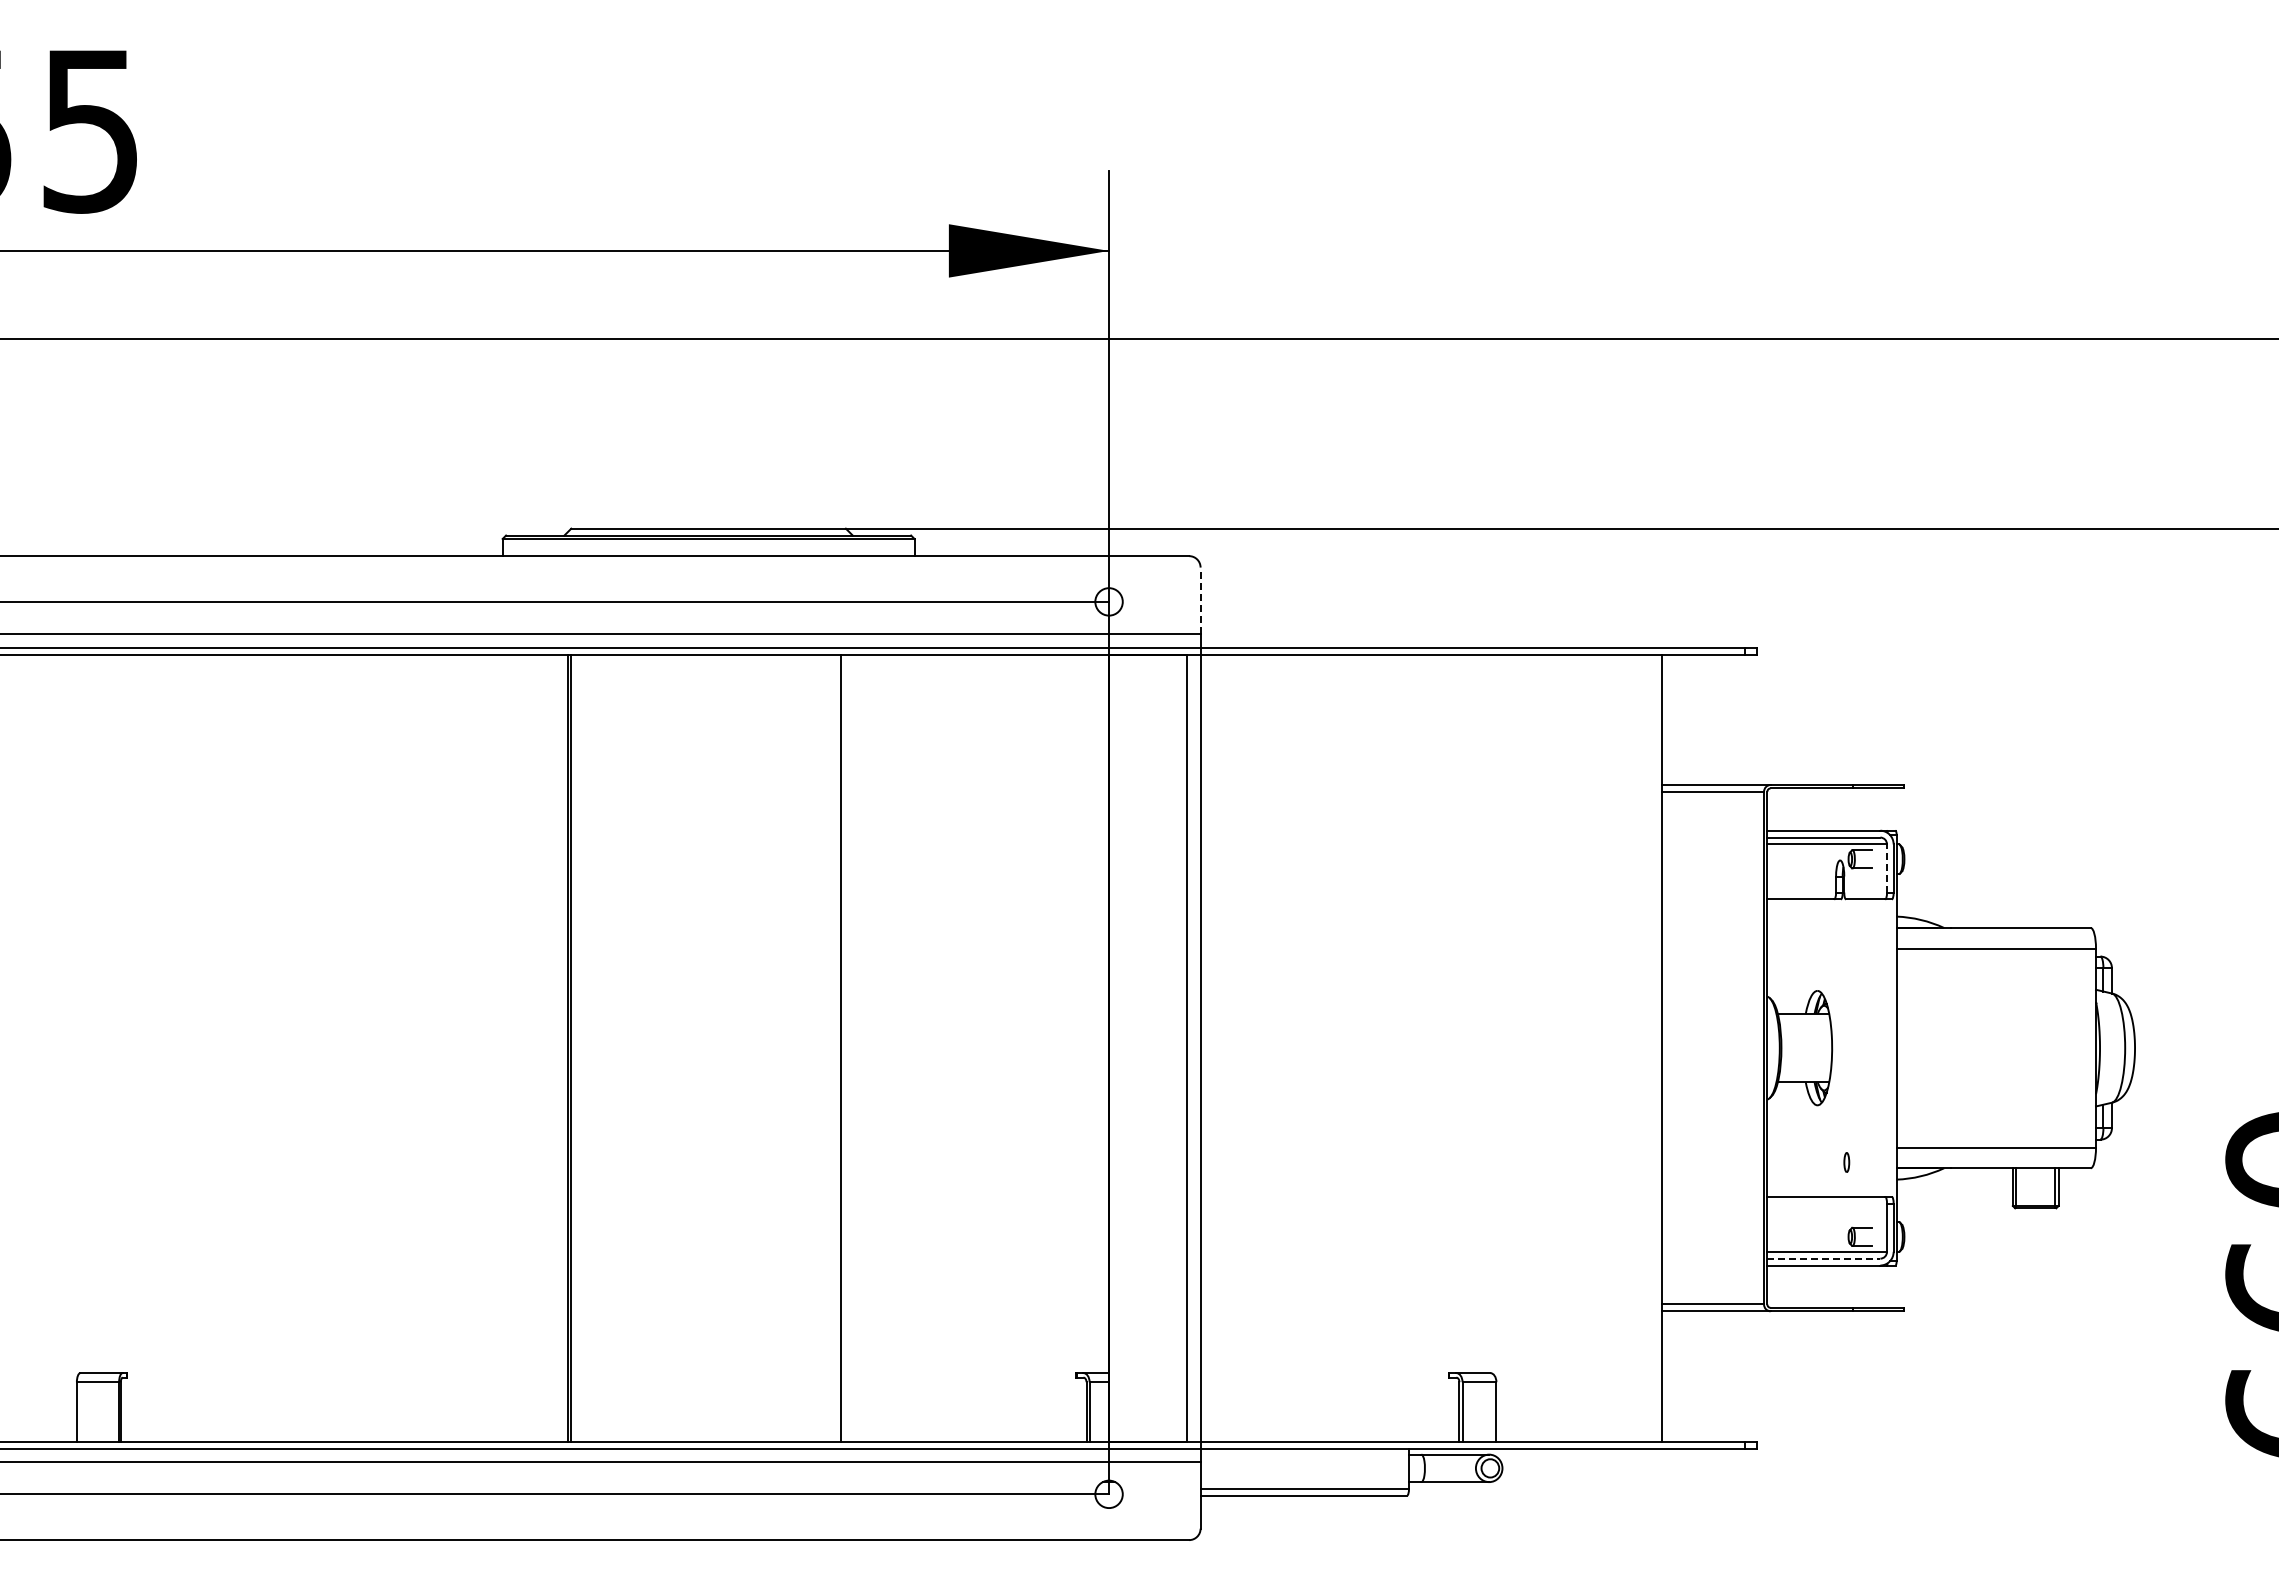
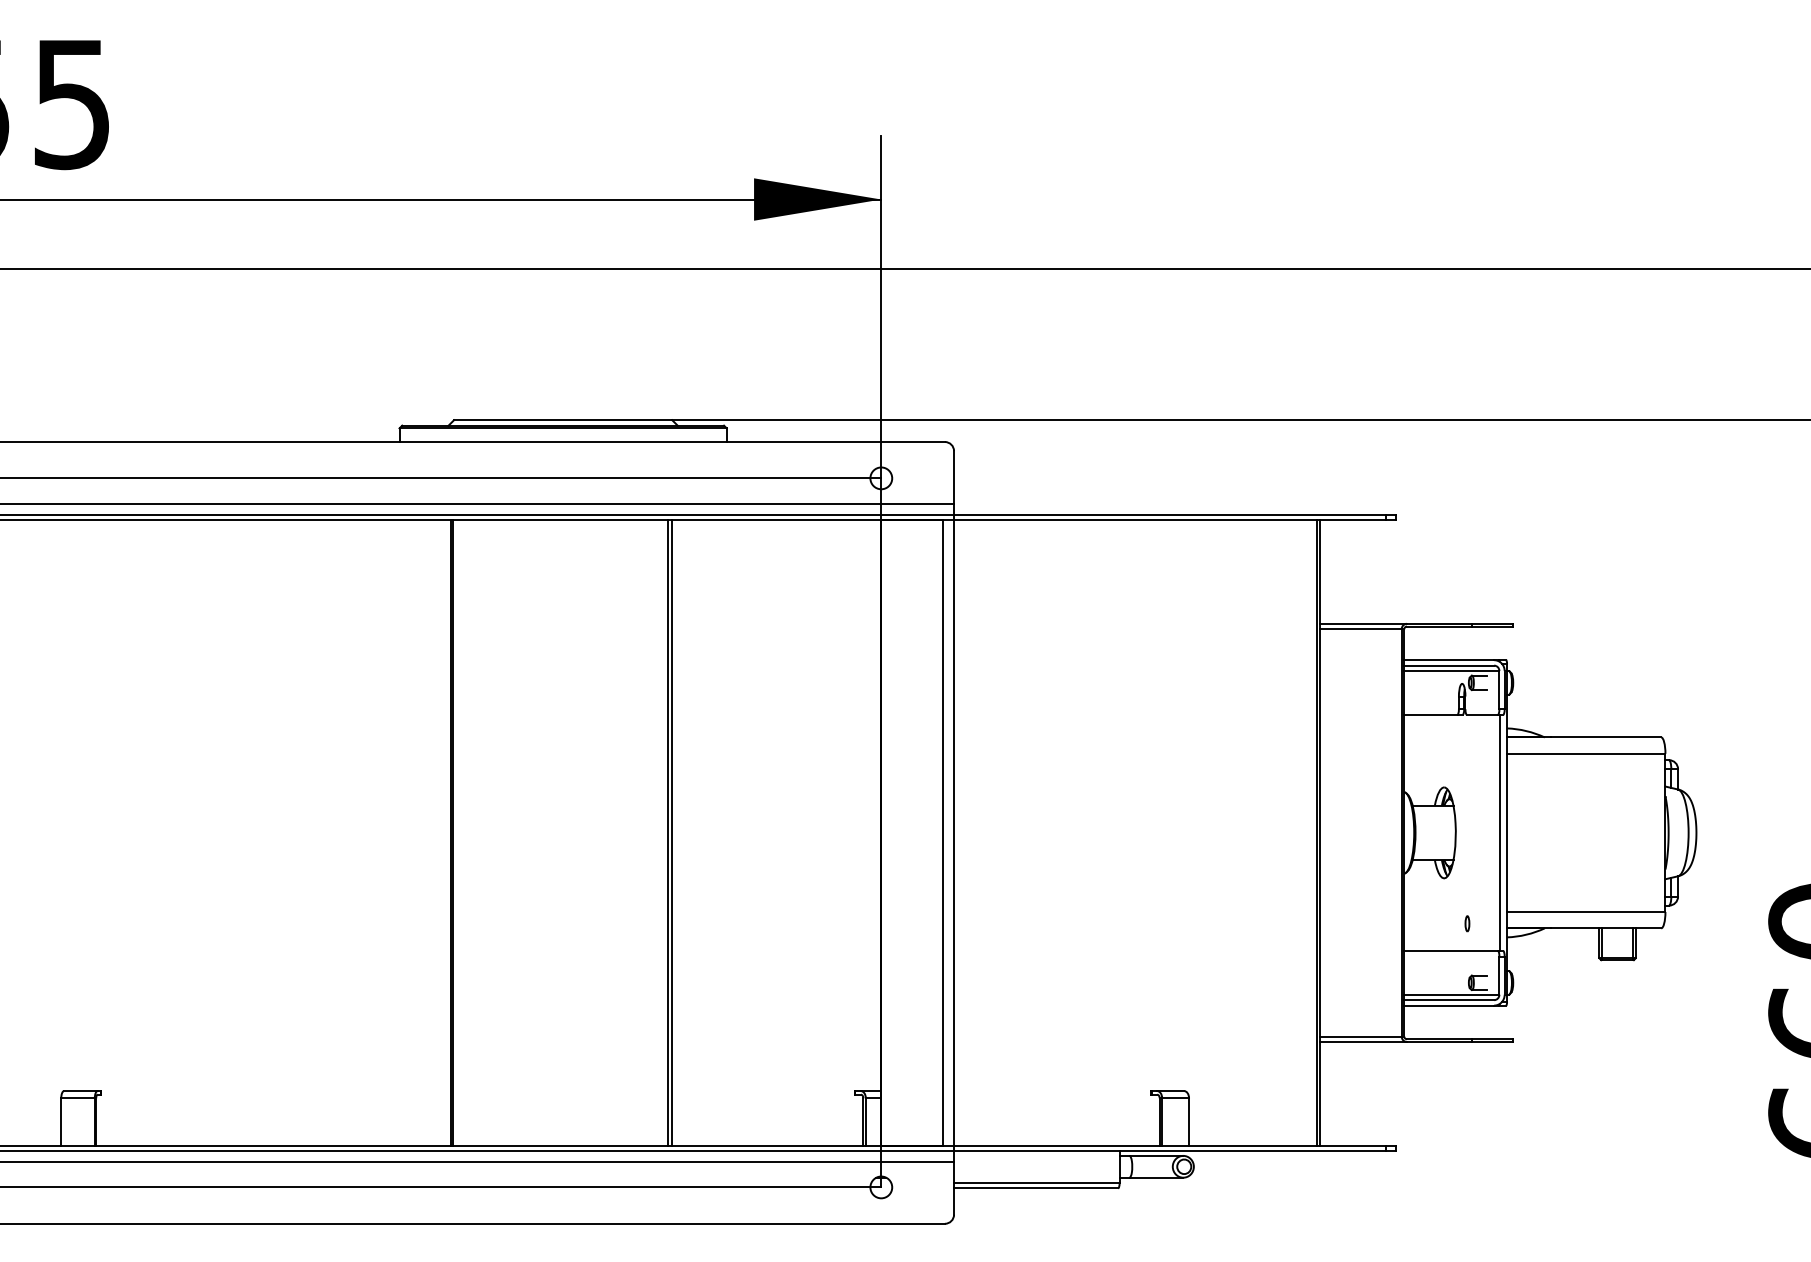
line: (1200, 600) -> (953, 477), dashed -> solid
line: (1887, 868) -> (1499, 690), dashed -> solid
line: (845, 1047) -> (671, 832), added
line: (1657, 1047) -> (1317, 832), added
line: (1887, 1047) -> (1499, 832), added
line: (1823, 1258) -> (1448, 1000), dashed -> solid

